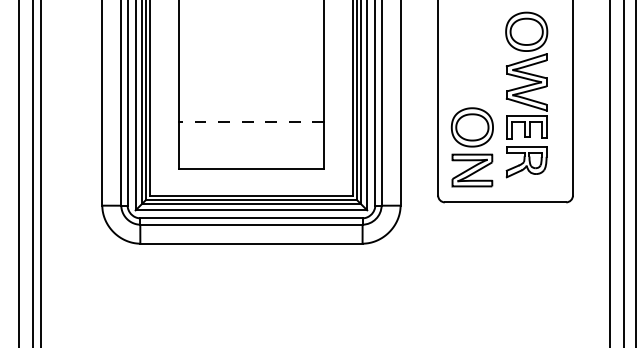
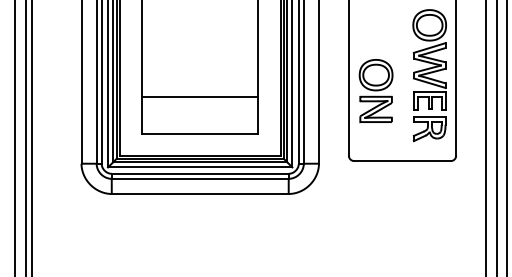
part: (526, 94) -> (429, 75), moved
line: (251, 121) -> (200, 96), dashed -> solid
part: (471, 147) -> (375, 91), moved

